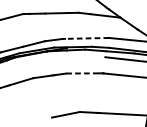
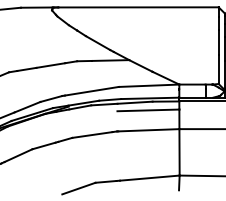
line: (86, 38) -> (91, 91), dashed -> solid
line: (82, 73) -> (92, 134), dashed -> solid

